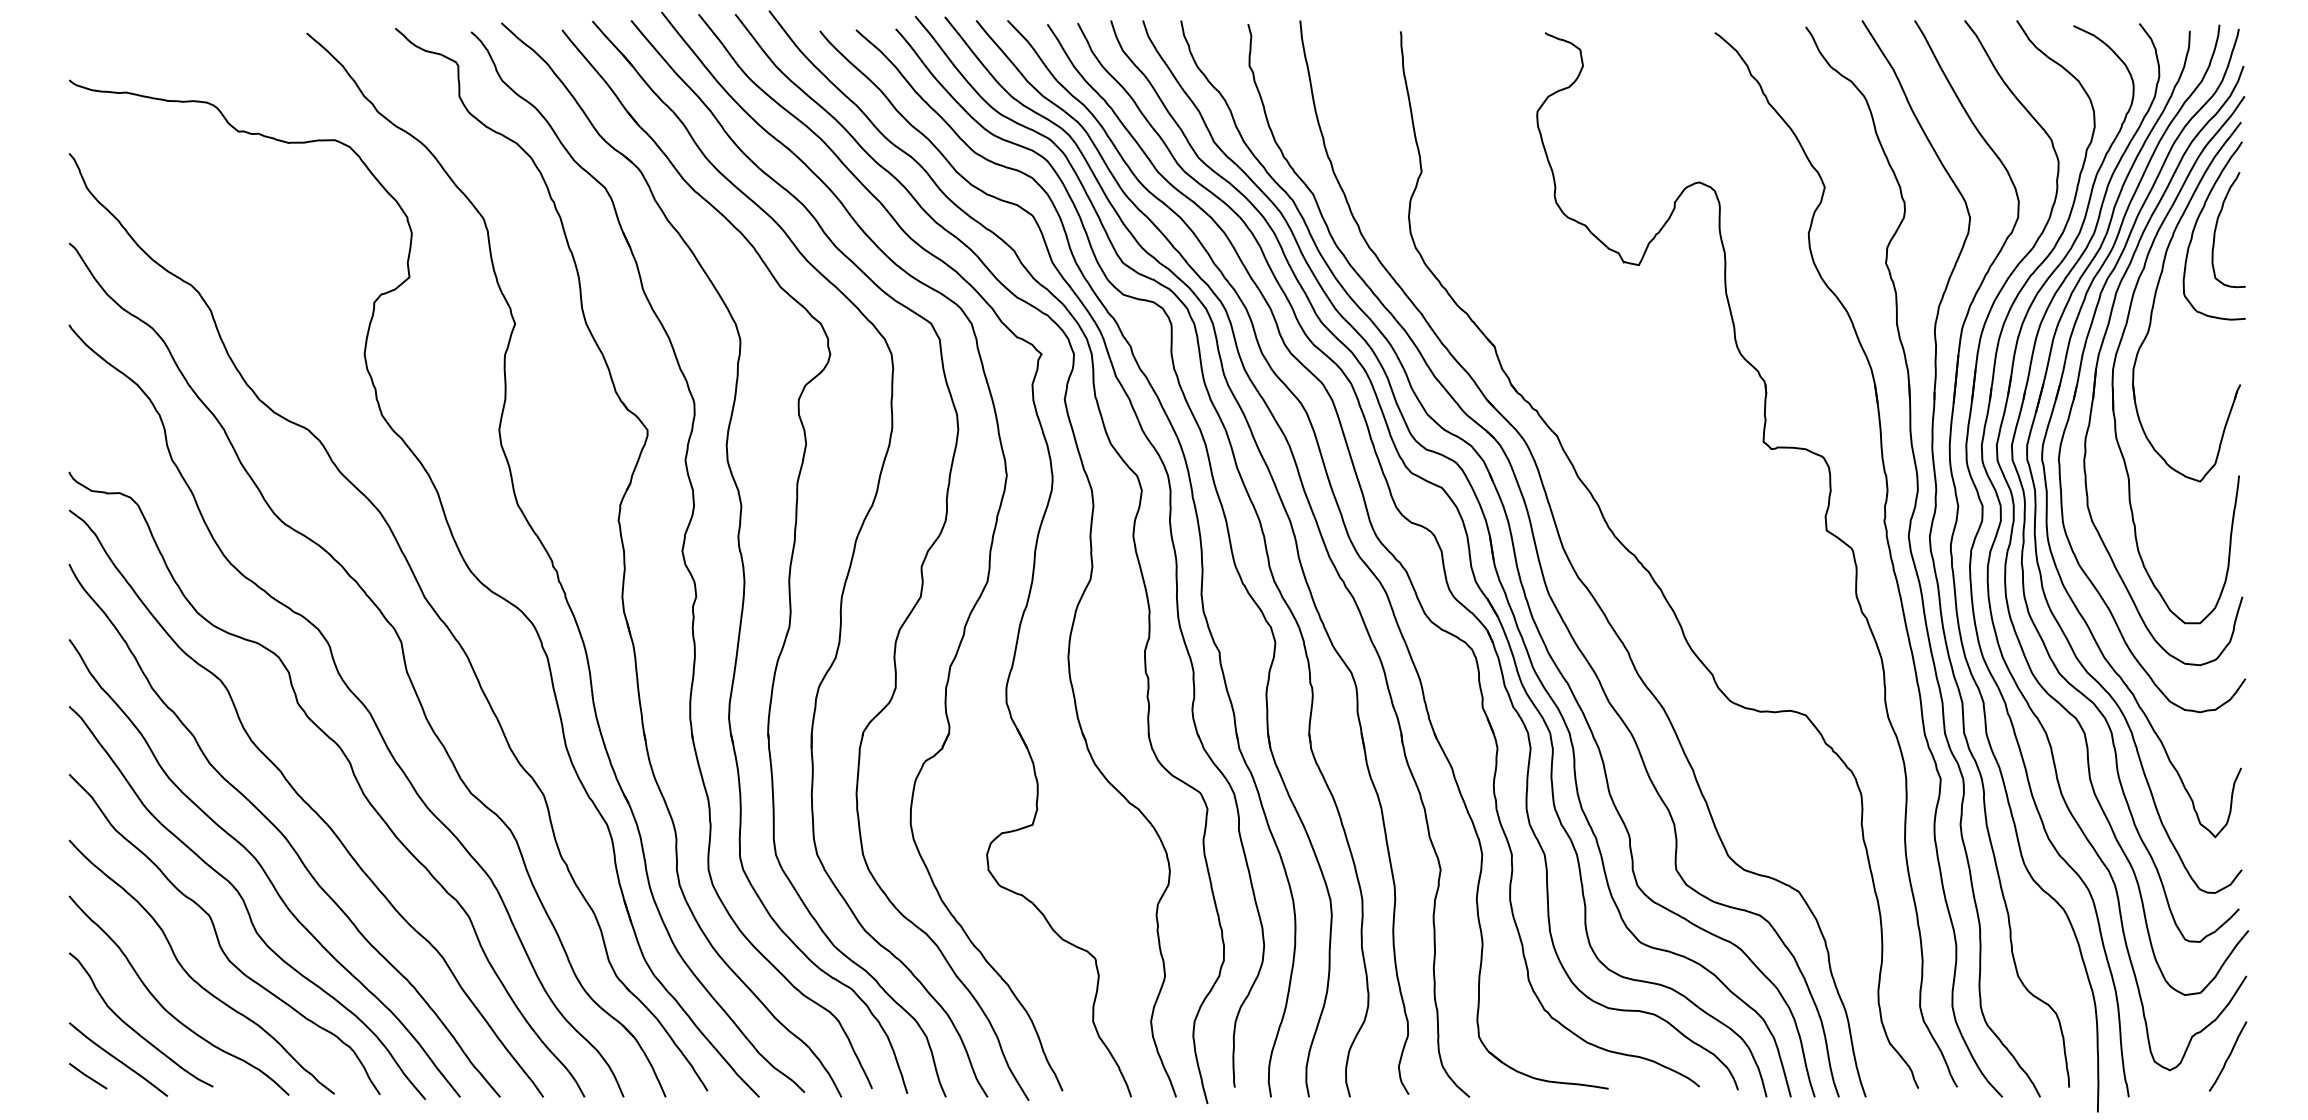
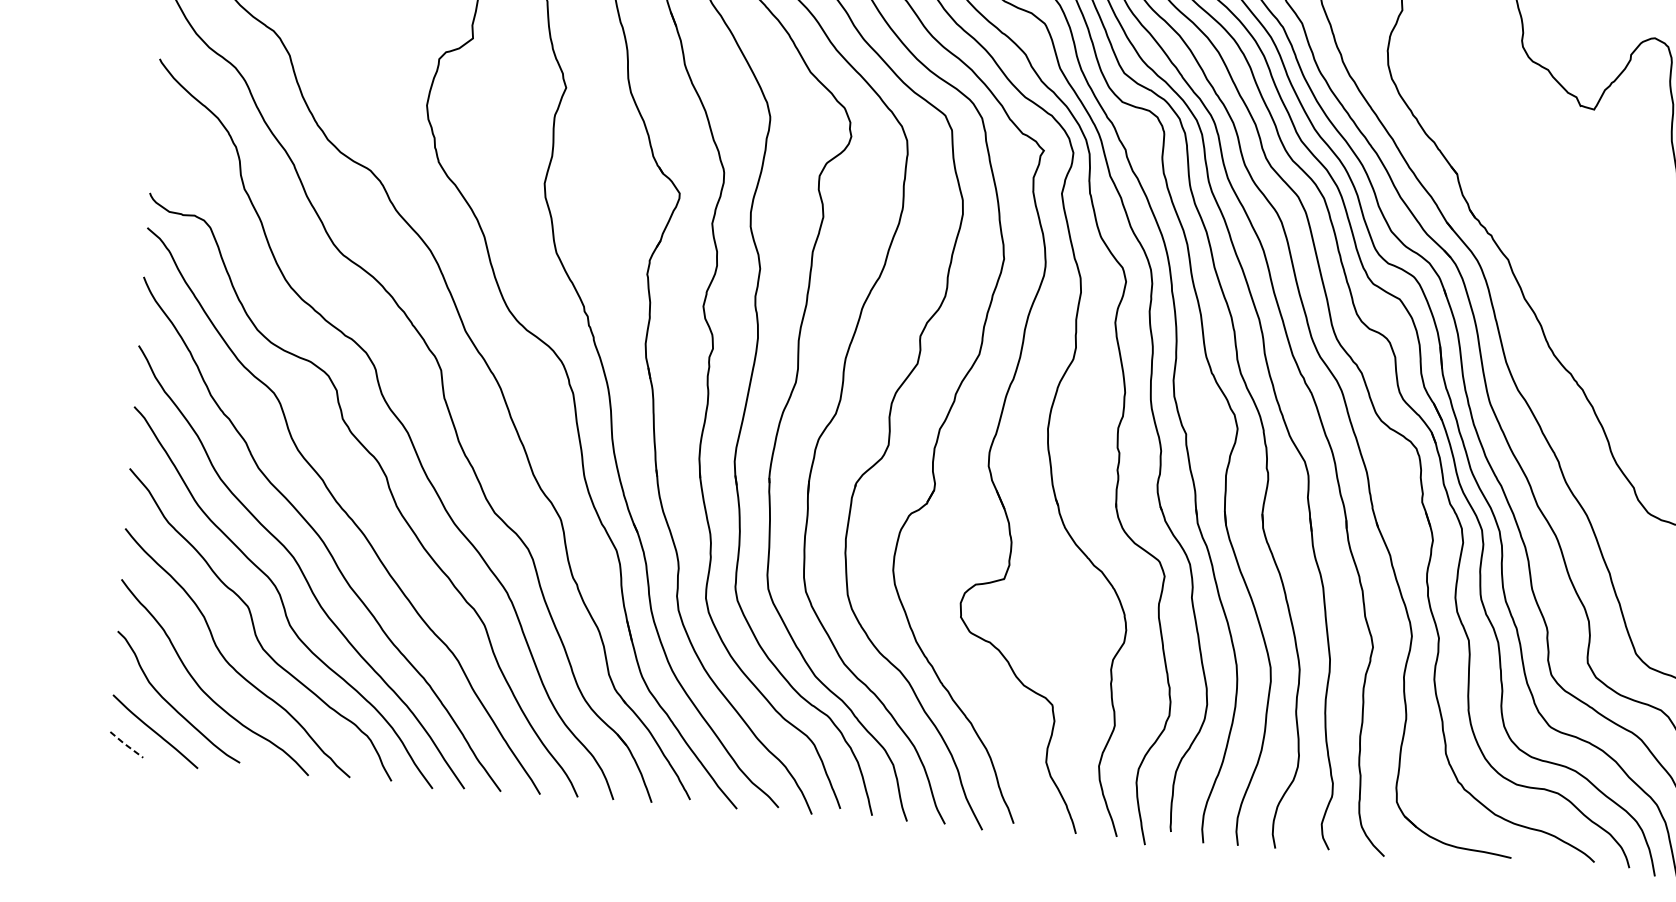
line: (87, 1076) -> (126, 745), solid -> dashed

